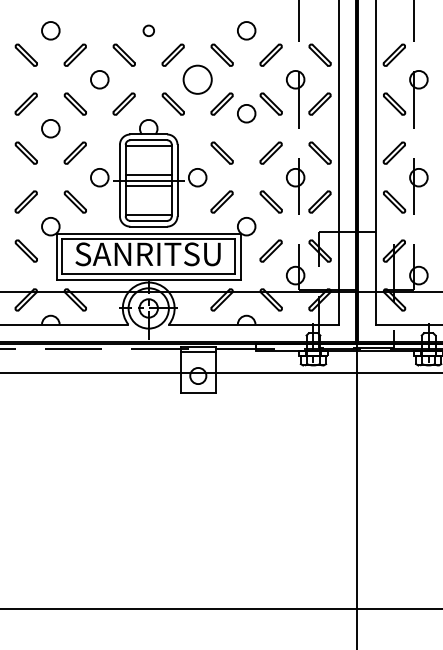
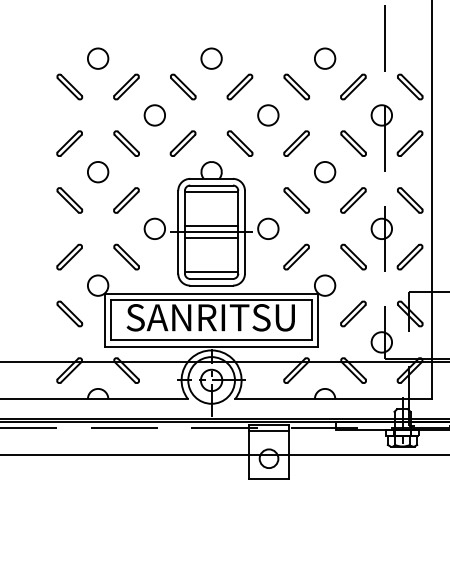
circle: (148, 30) -> (211, 58), size x1.67
circle: (197, 79) -> (268, 115), size x0.62
circle: (246, 113) -> (324, 171), moved

